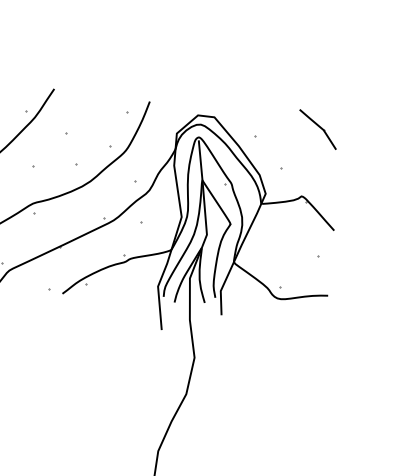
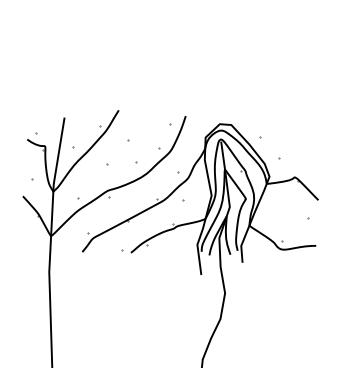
part: (317, 128) -> (303, 129), removed

